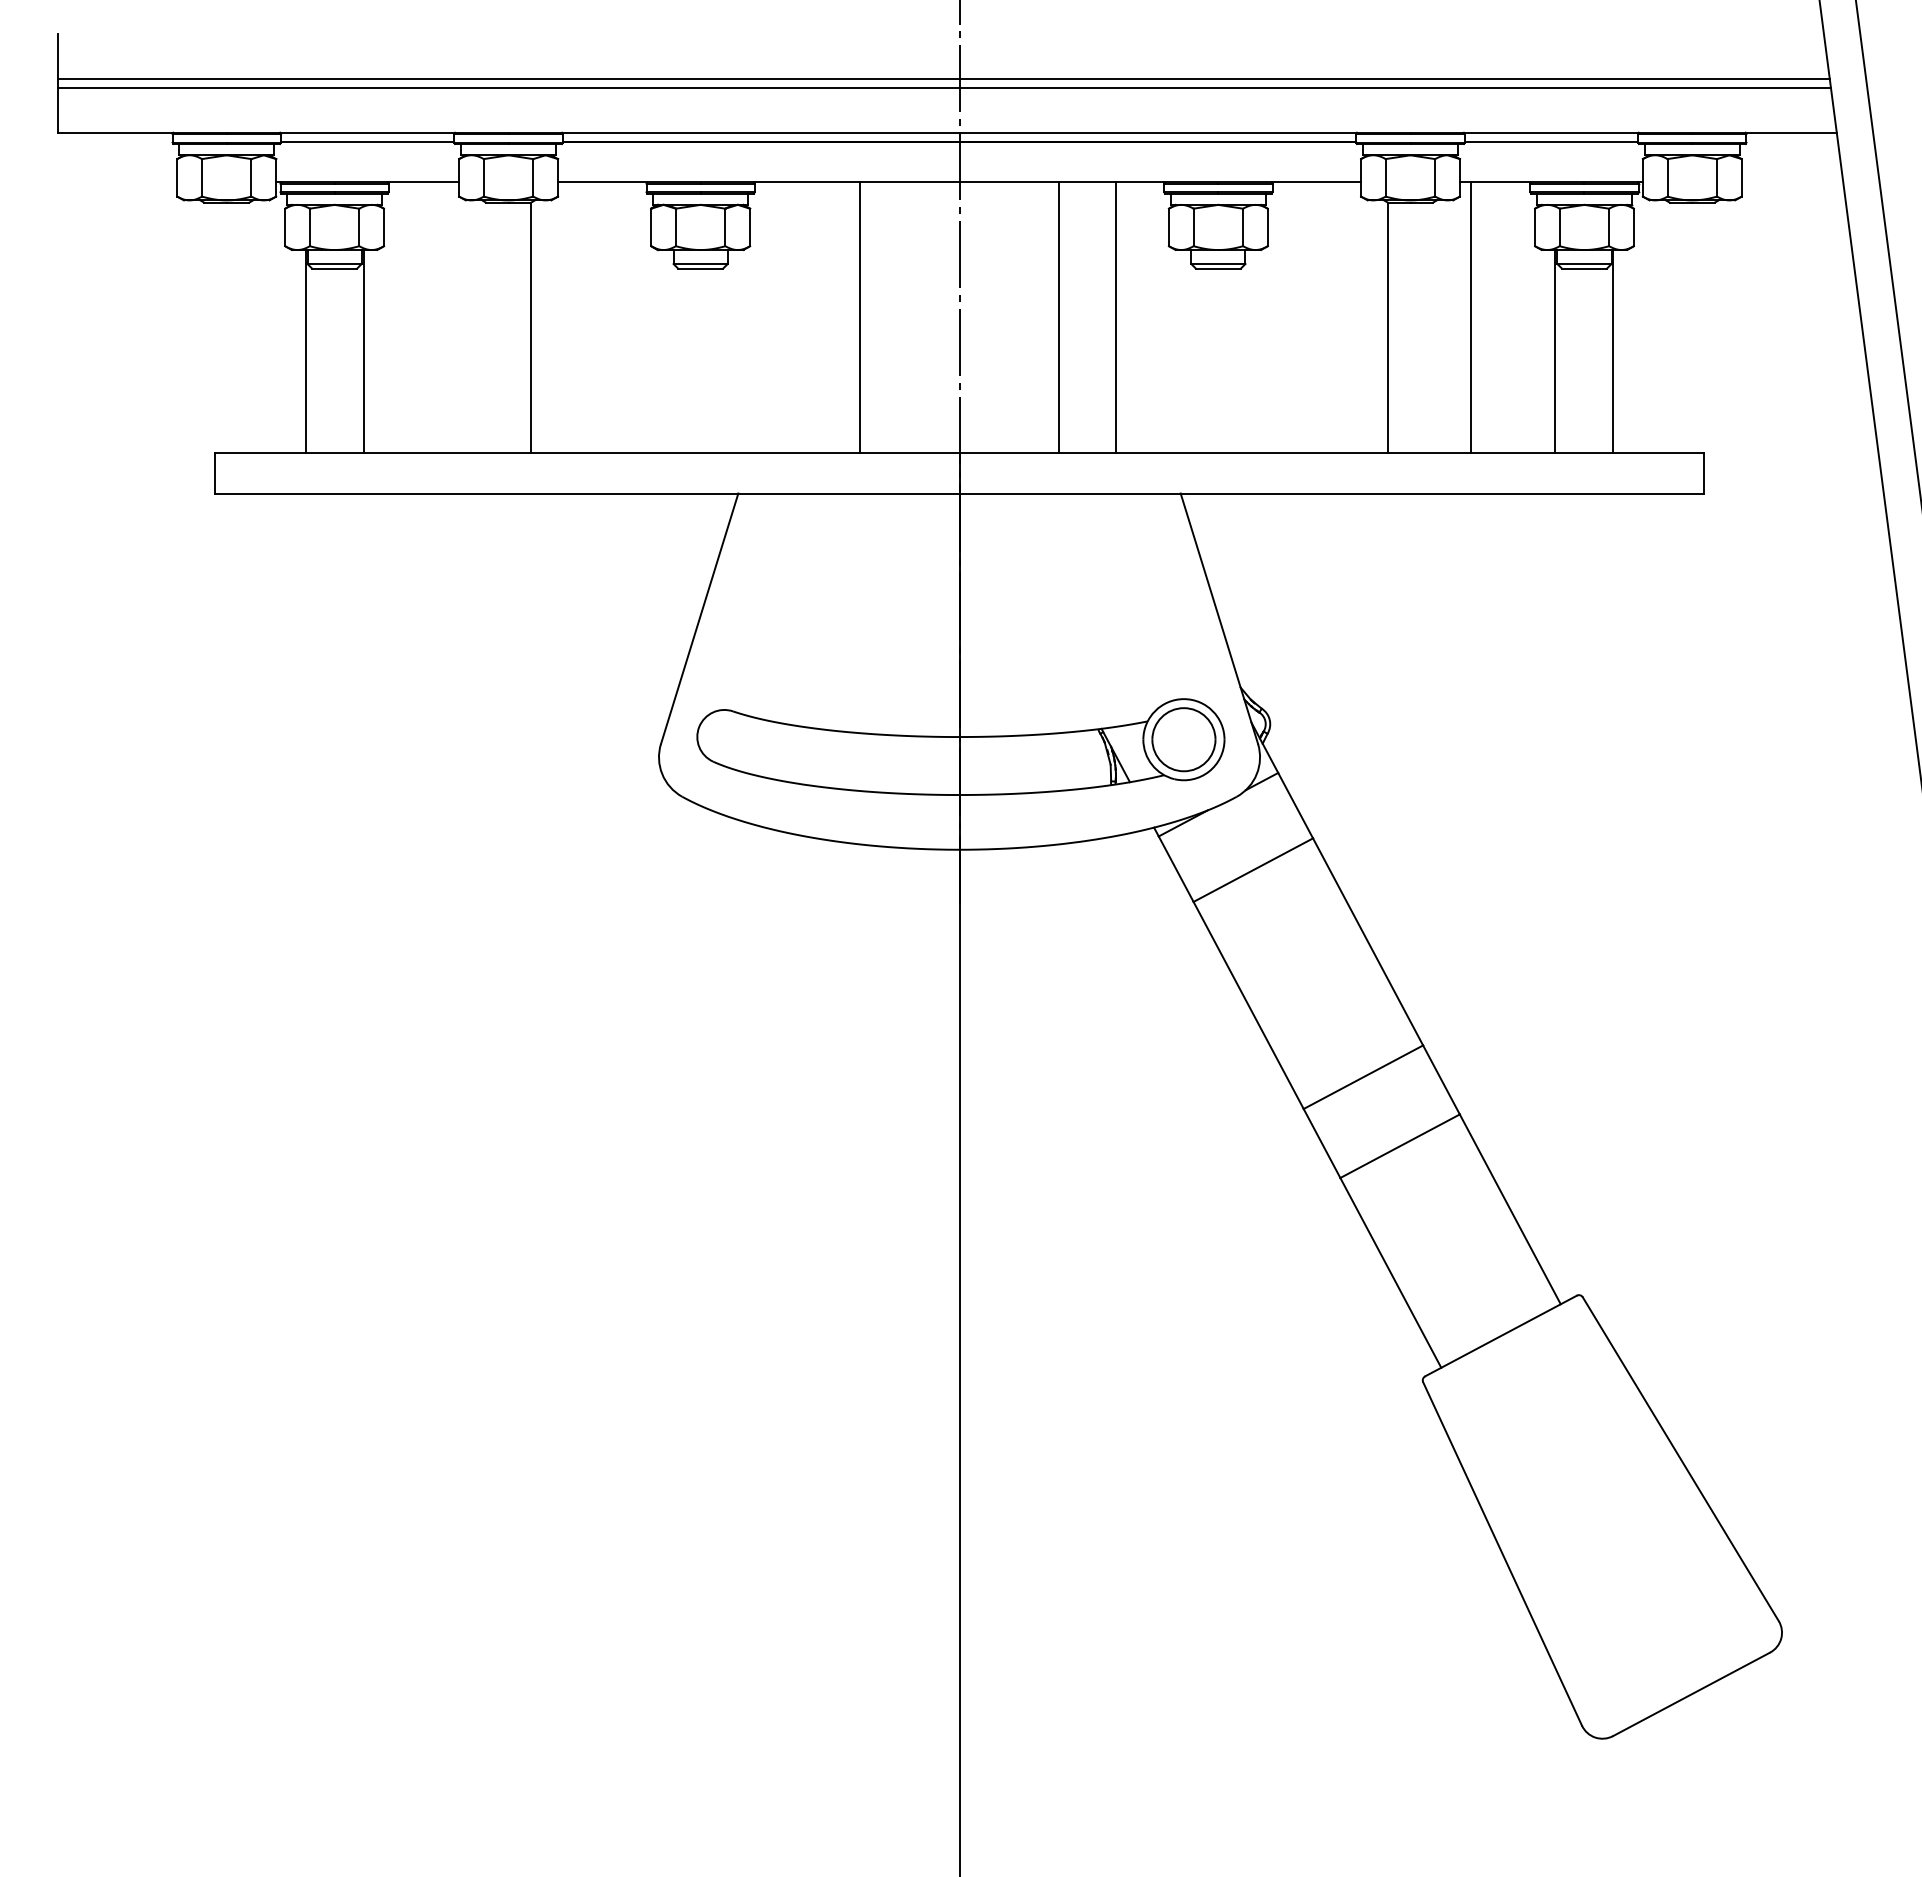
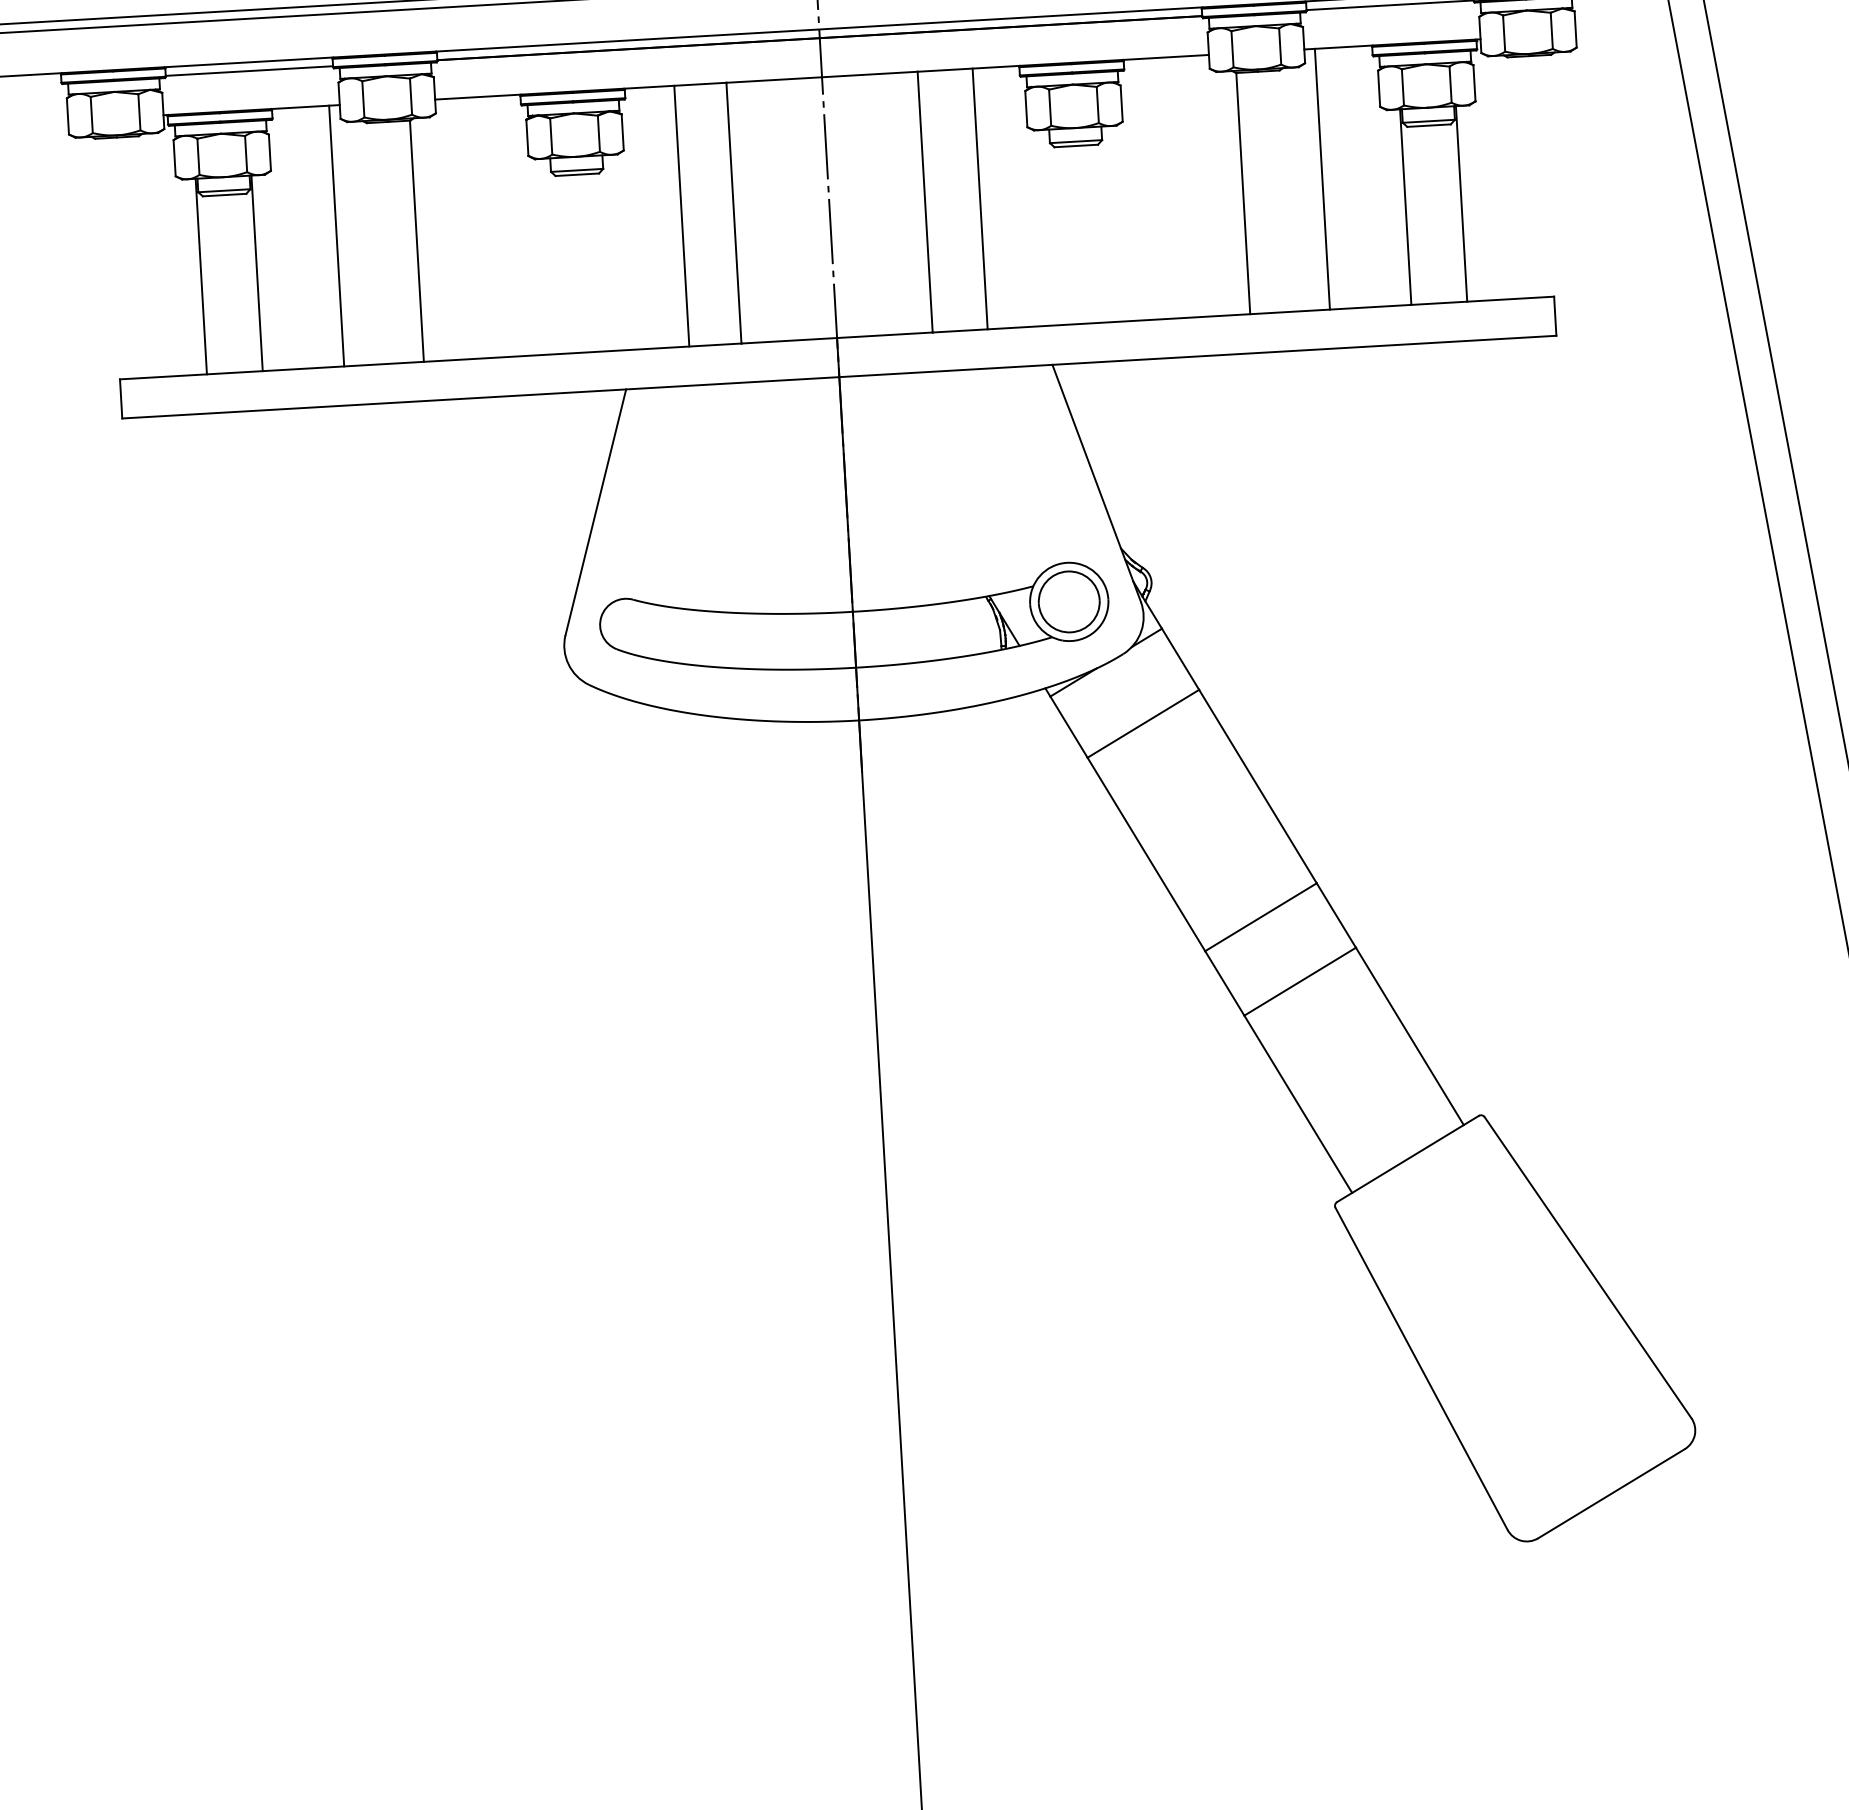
line: (448, 317) -> (337, 235), added
line: (806, 317) -> (682, 216), added

